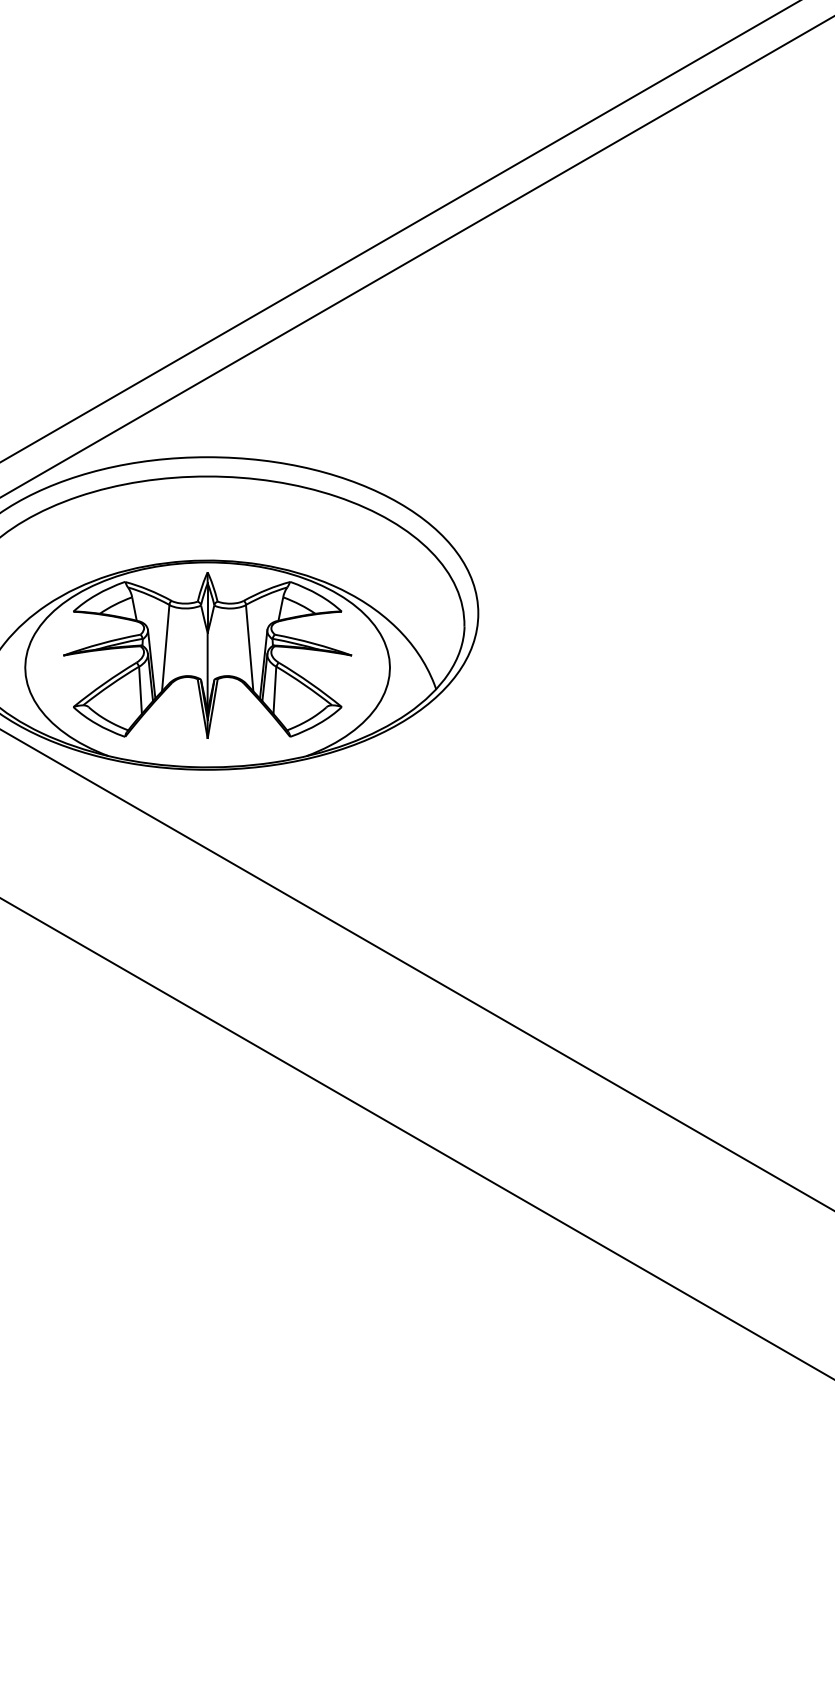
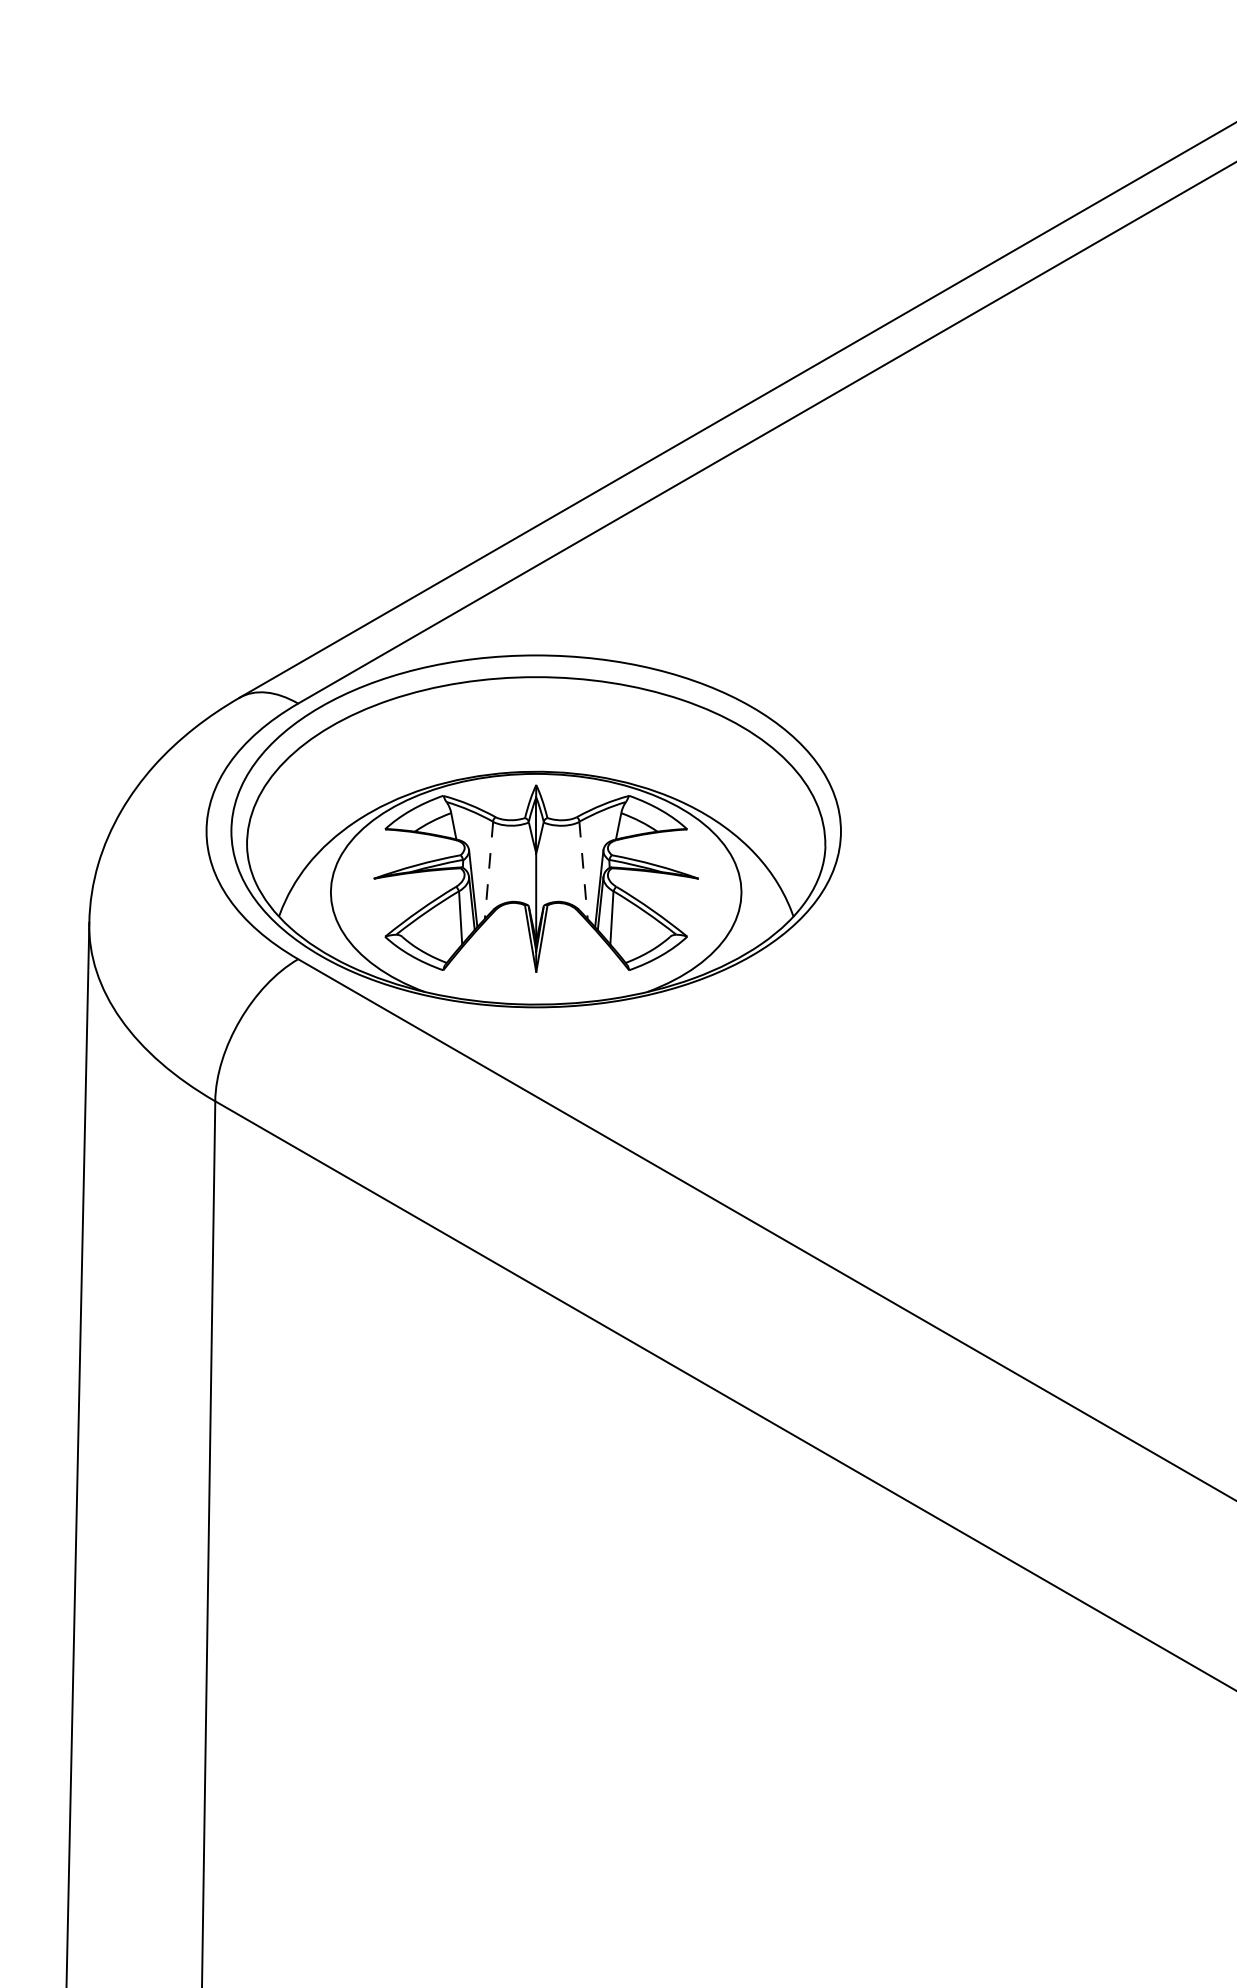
line: (166, 648) -> (489, 870), solid -> dashed
line: (249, 648) -> (583, 870), solid -> dashed

